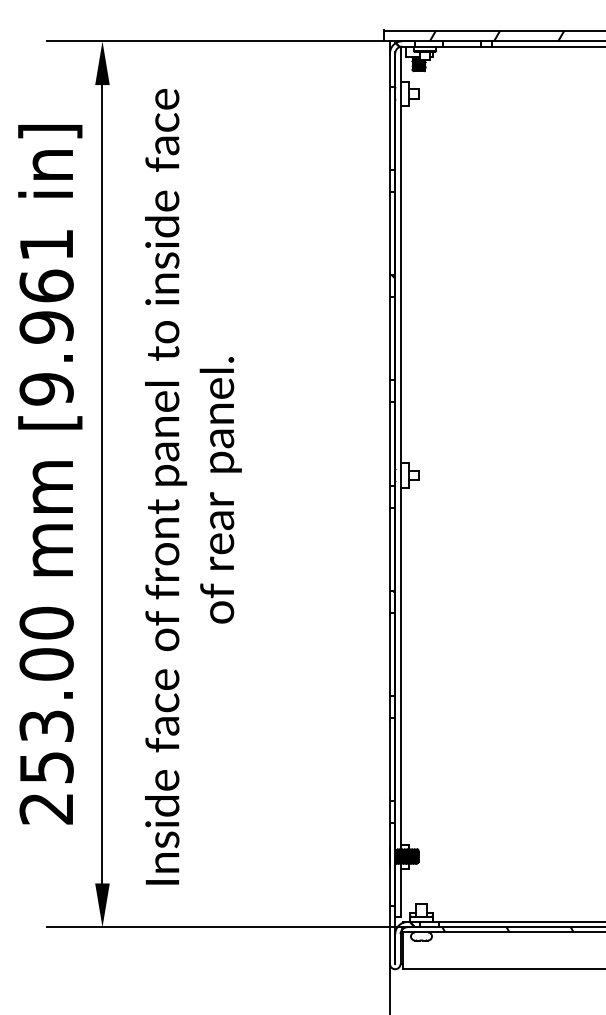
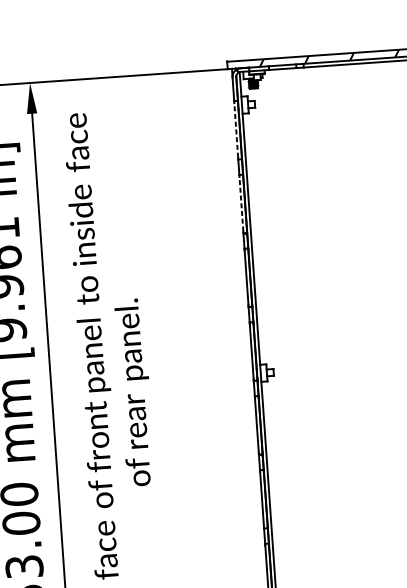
line: (389, 128) -> (235, 130), solid -> dashed
line: (389, 233) -> (241, 203), solid -> dashed

